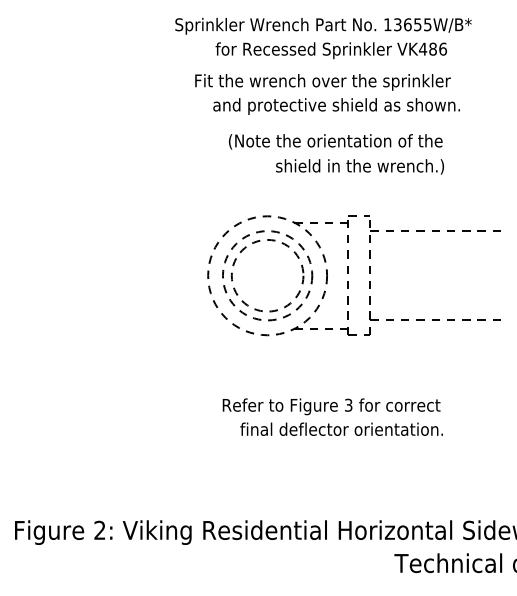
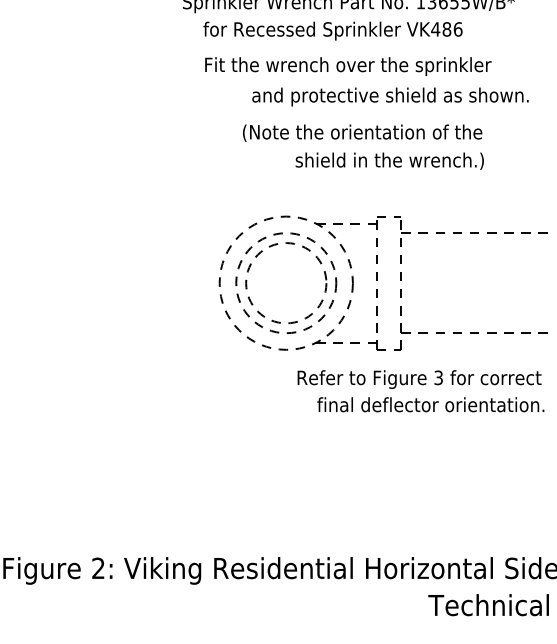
text: (330, 50) -> (332, 30), moved
text: (336, 106) -> (390, 96), moved
text: (332, 416) -> (420, 390), moved

